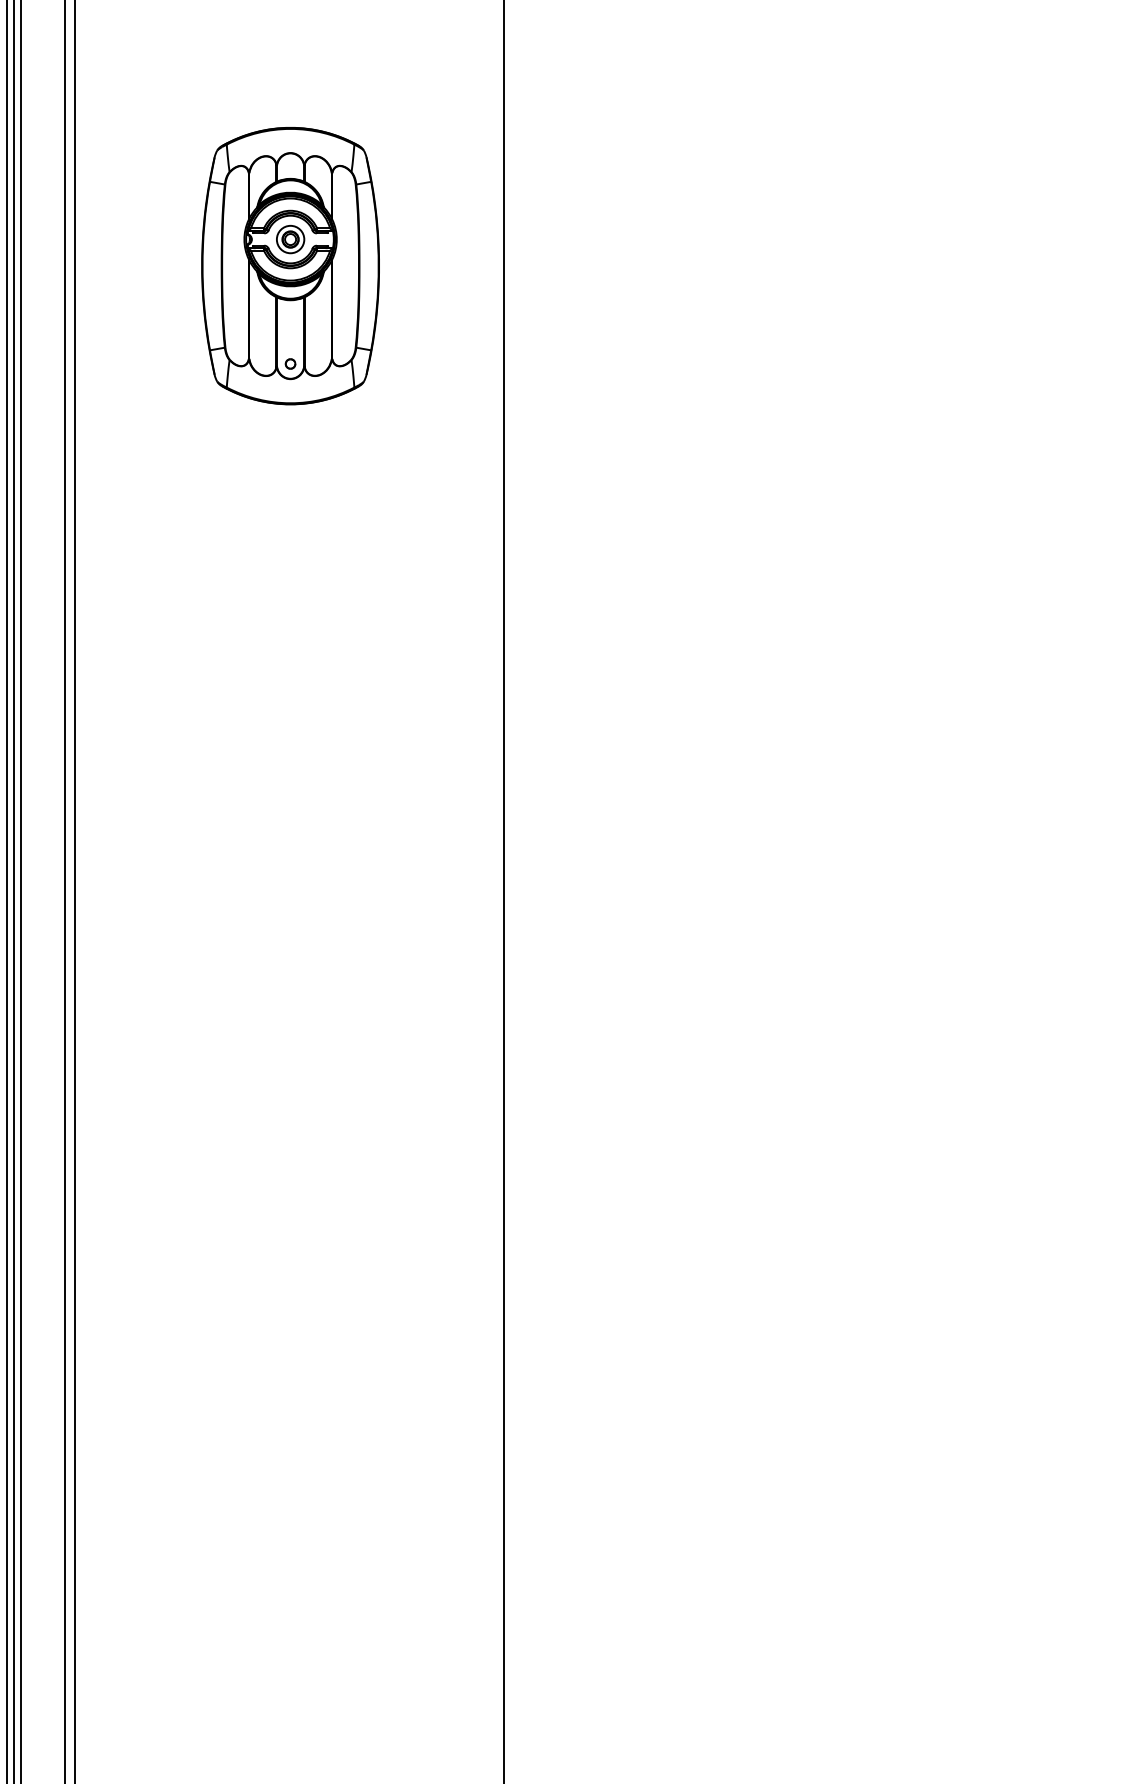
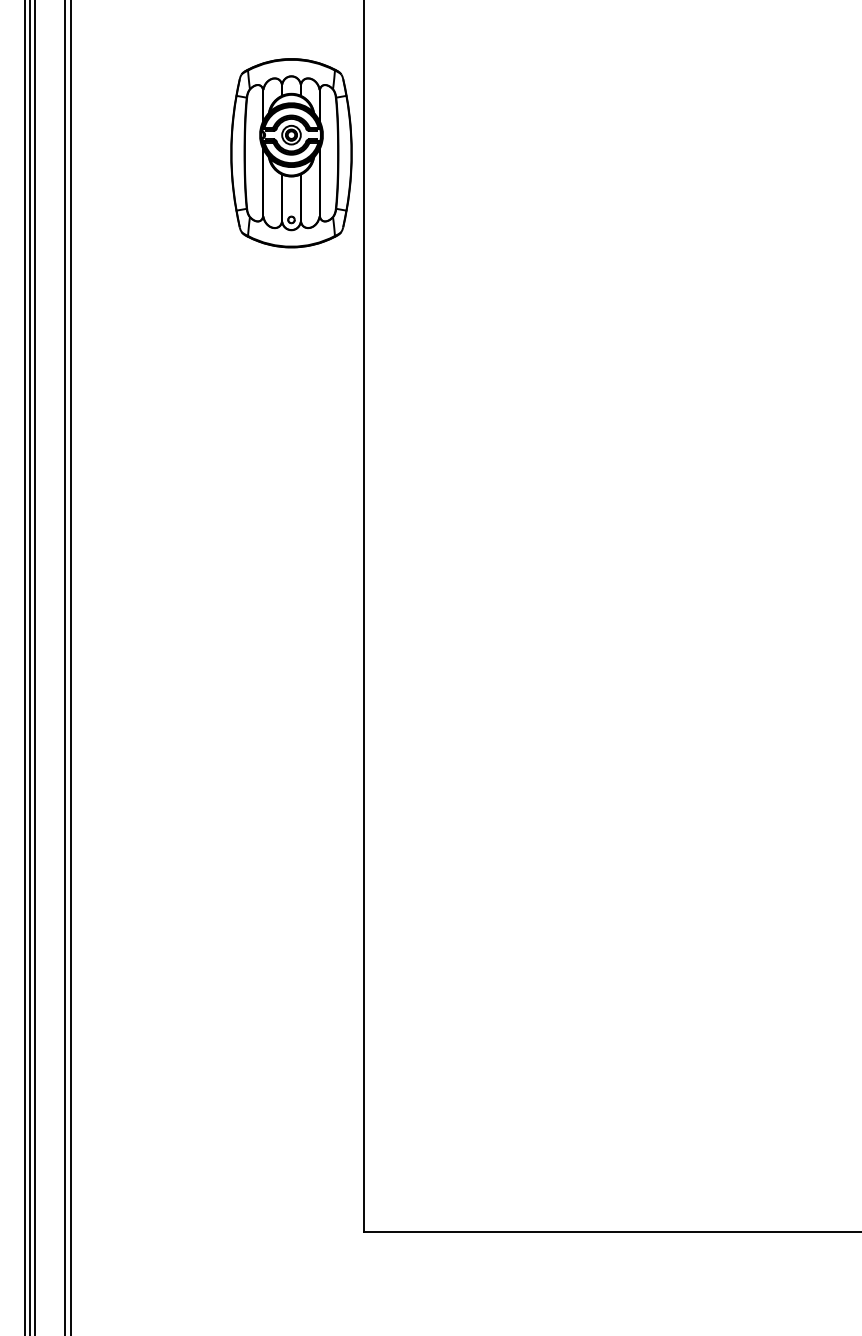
part: (290, 266) -> (291, 153), moved

